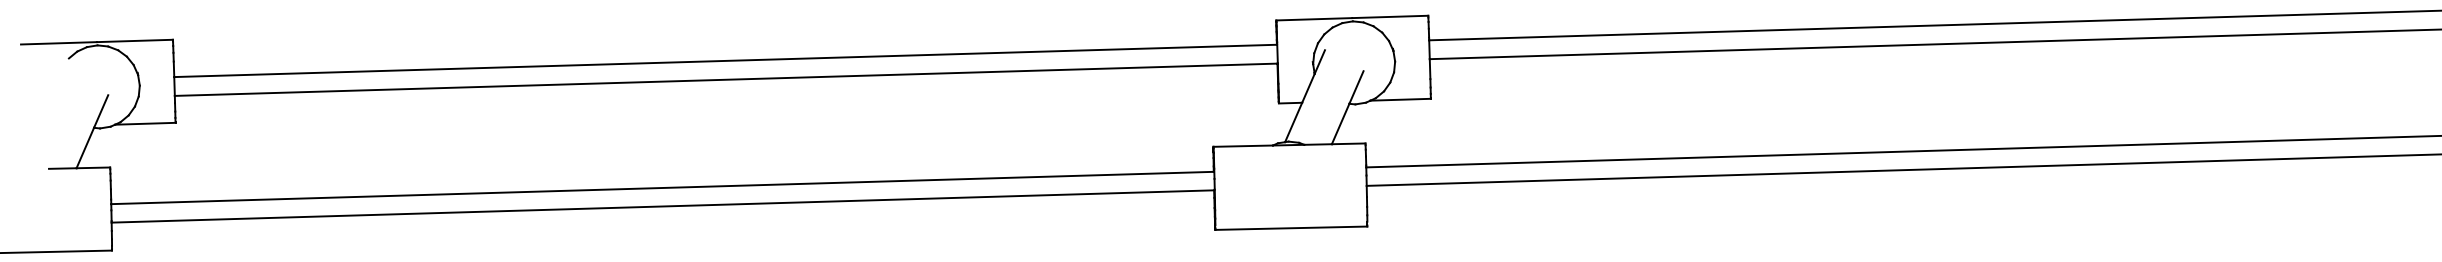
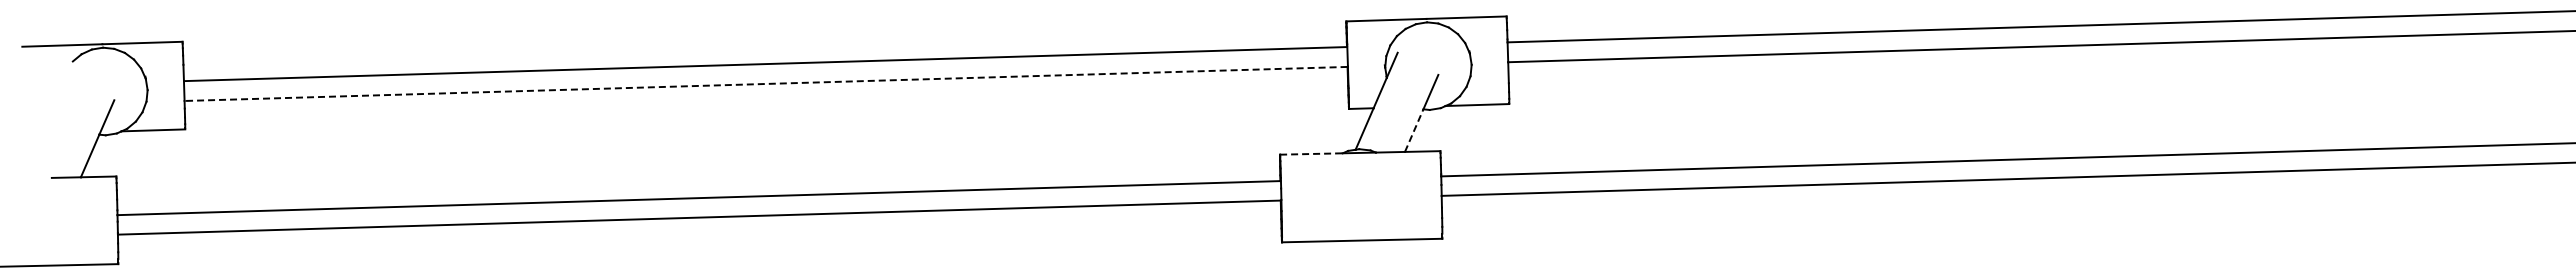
line: (726, 79) -> (766, 83), solid -> dashed
line: (1340, 123) -> (1414, 130), solid -> dashed
line: (1243, 145) -> (1311, 153), solid -> dashed

